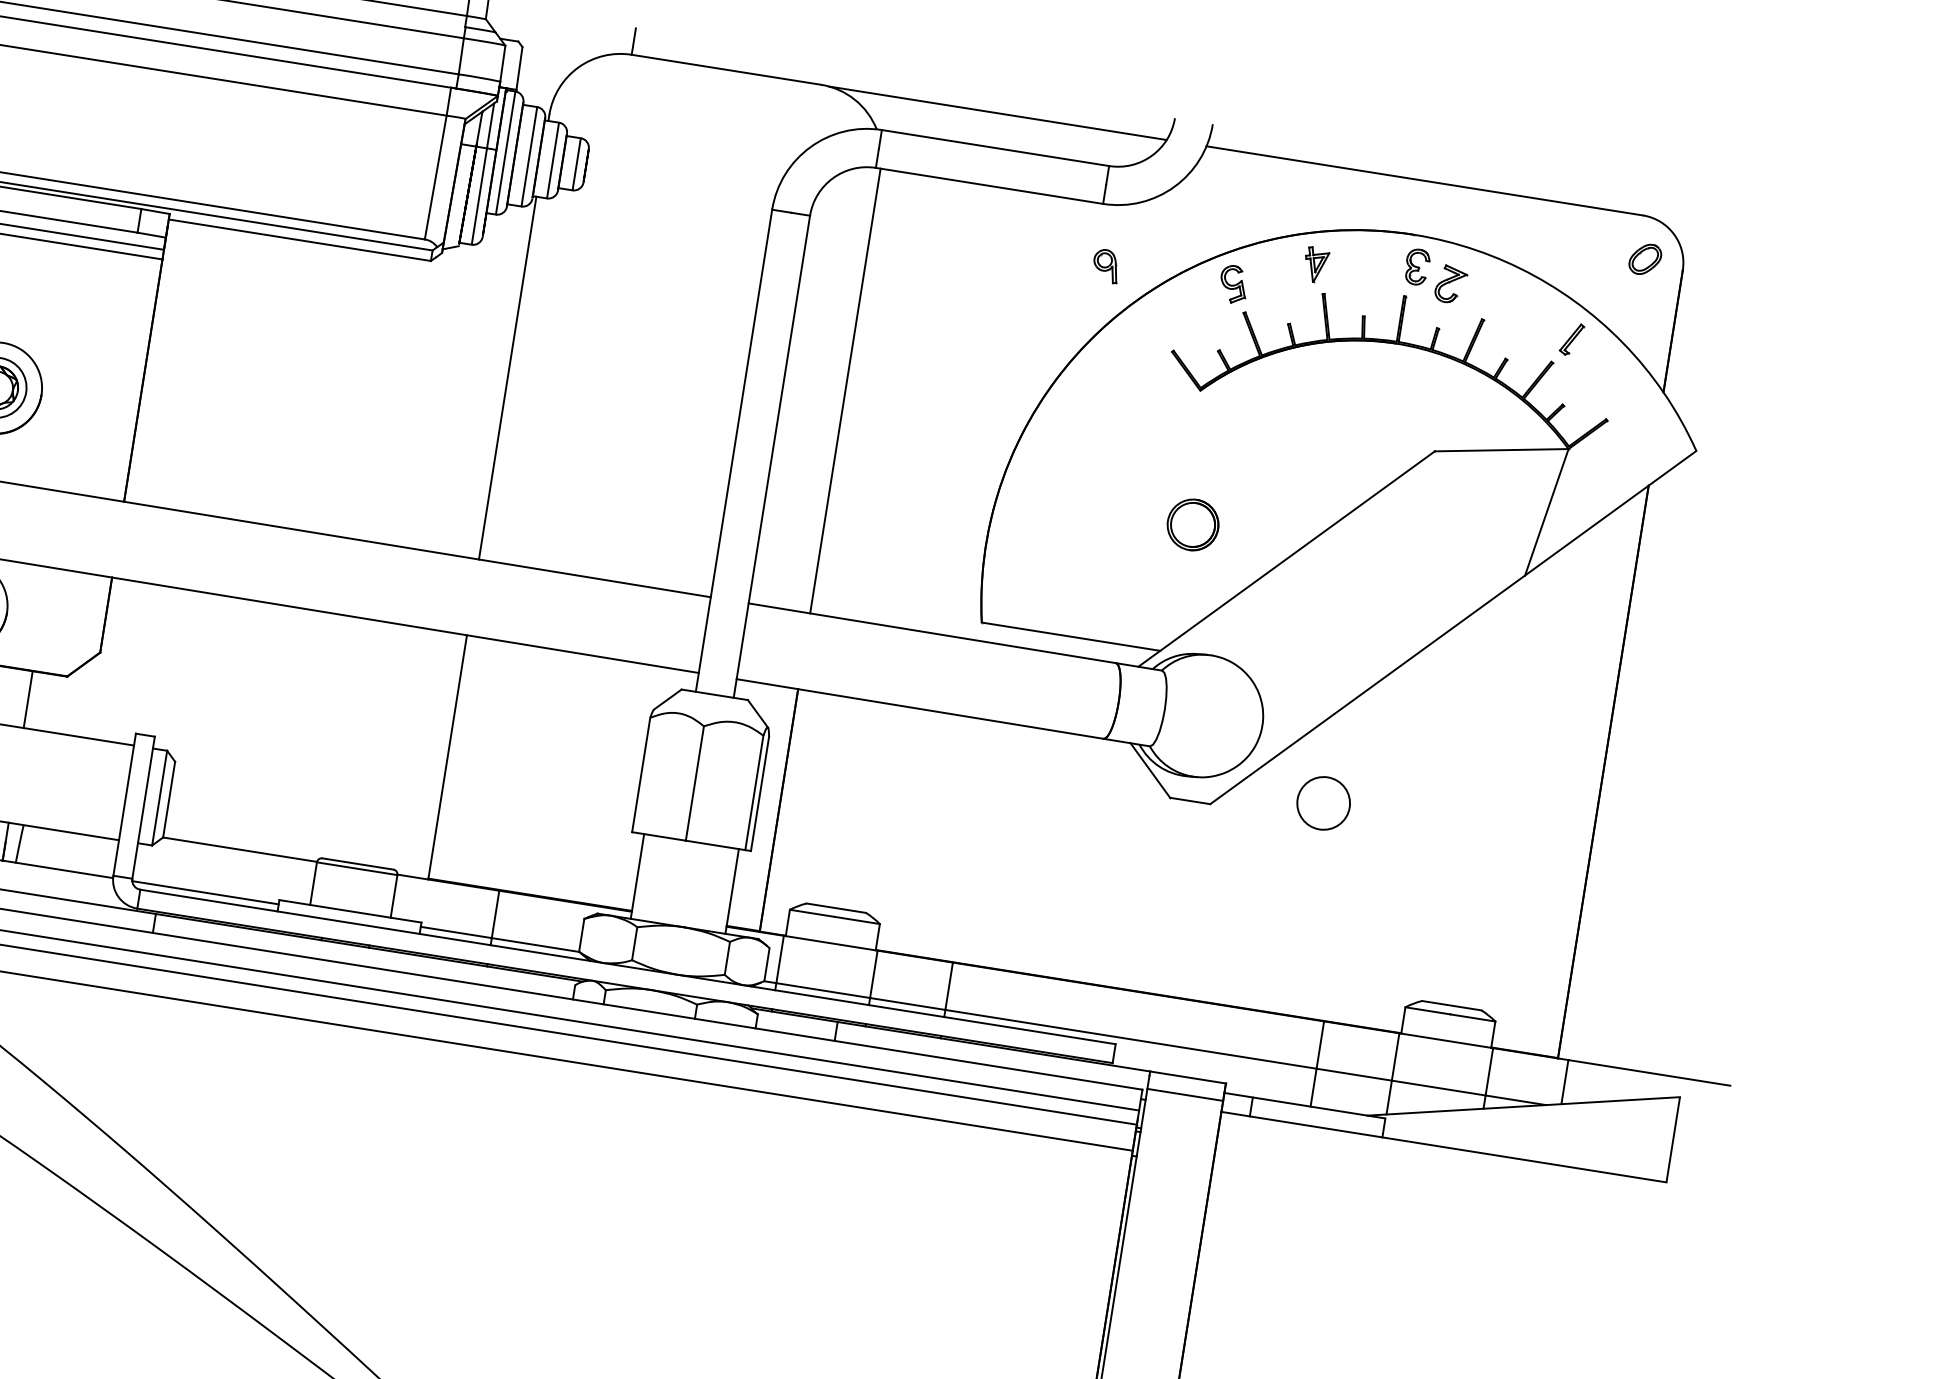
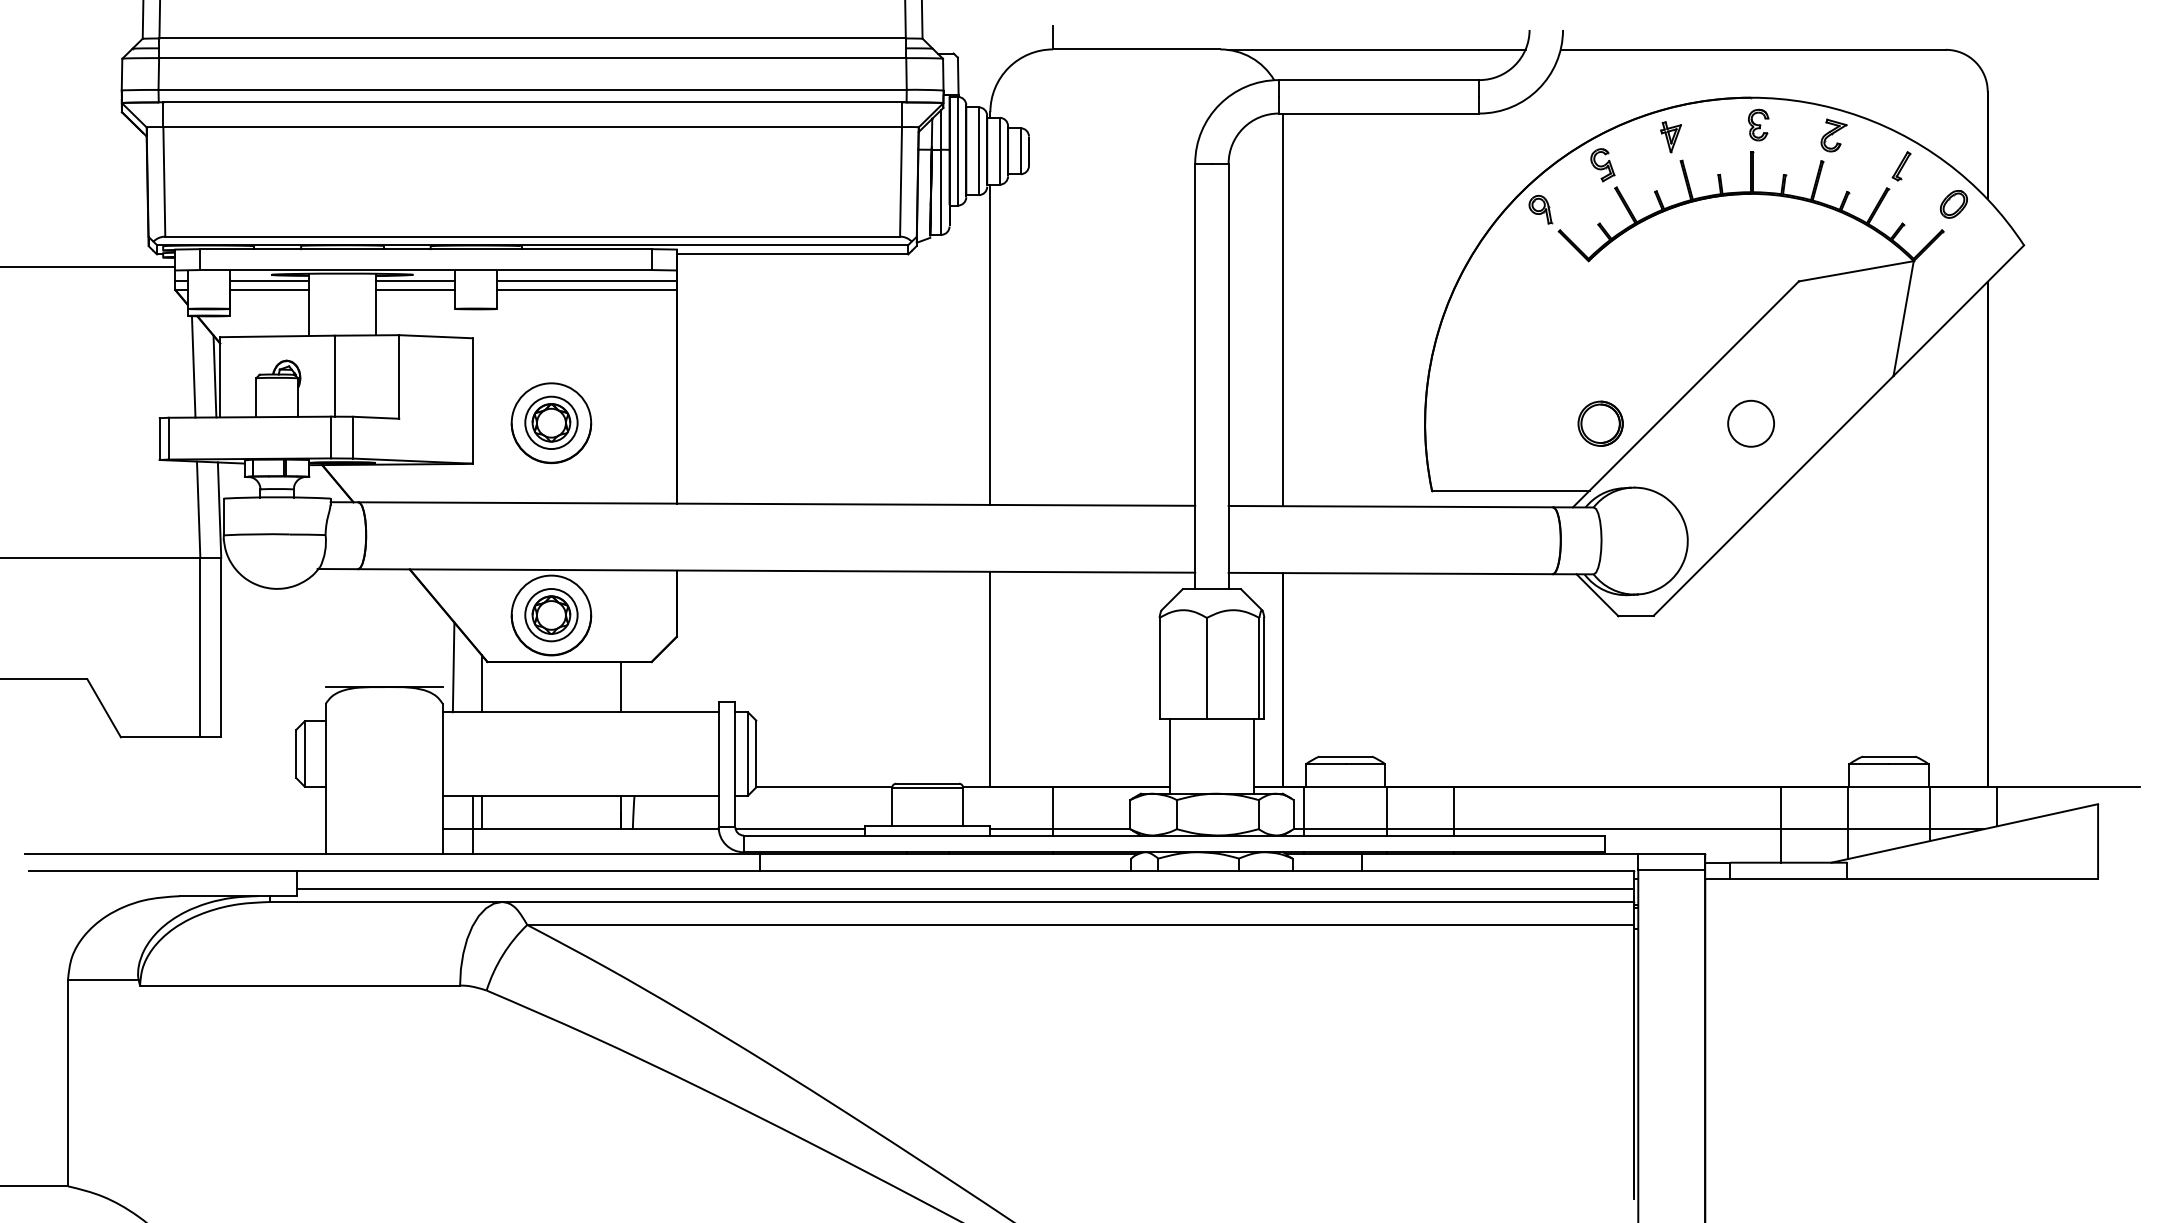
part: (1644, 259) -> (1953, 204), moved
part: (1106, 265) -> (1540, 209), moved
part: (1450, 284) -> (1833, 135), moved
part: (1192, 524) -> (1600, 423), moved
circle: (1323, 802) -> (1750, 423), moved

